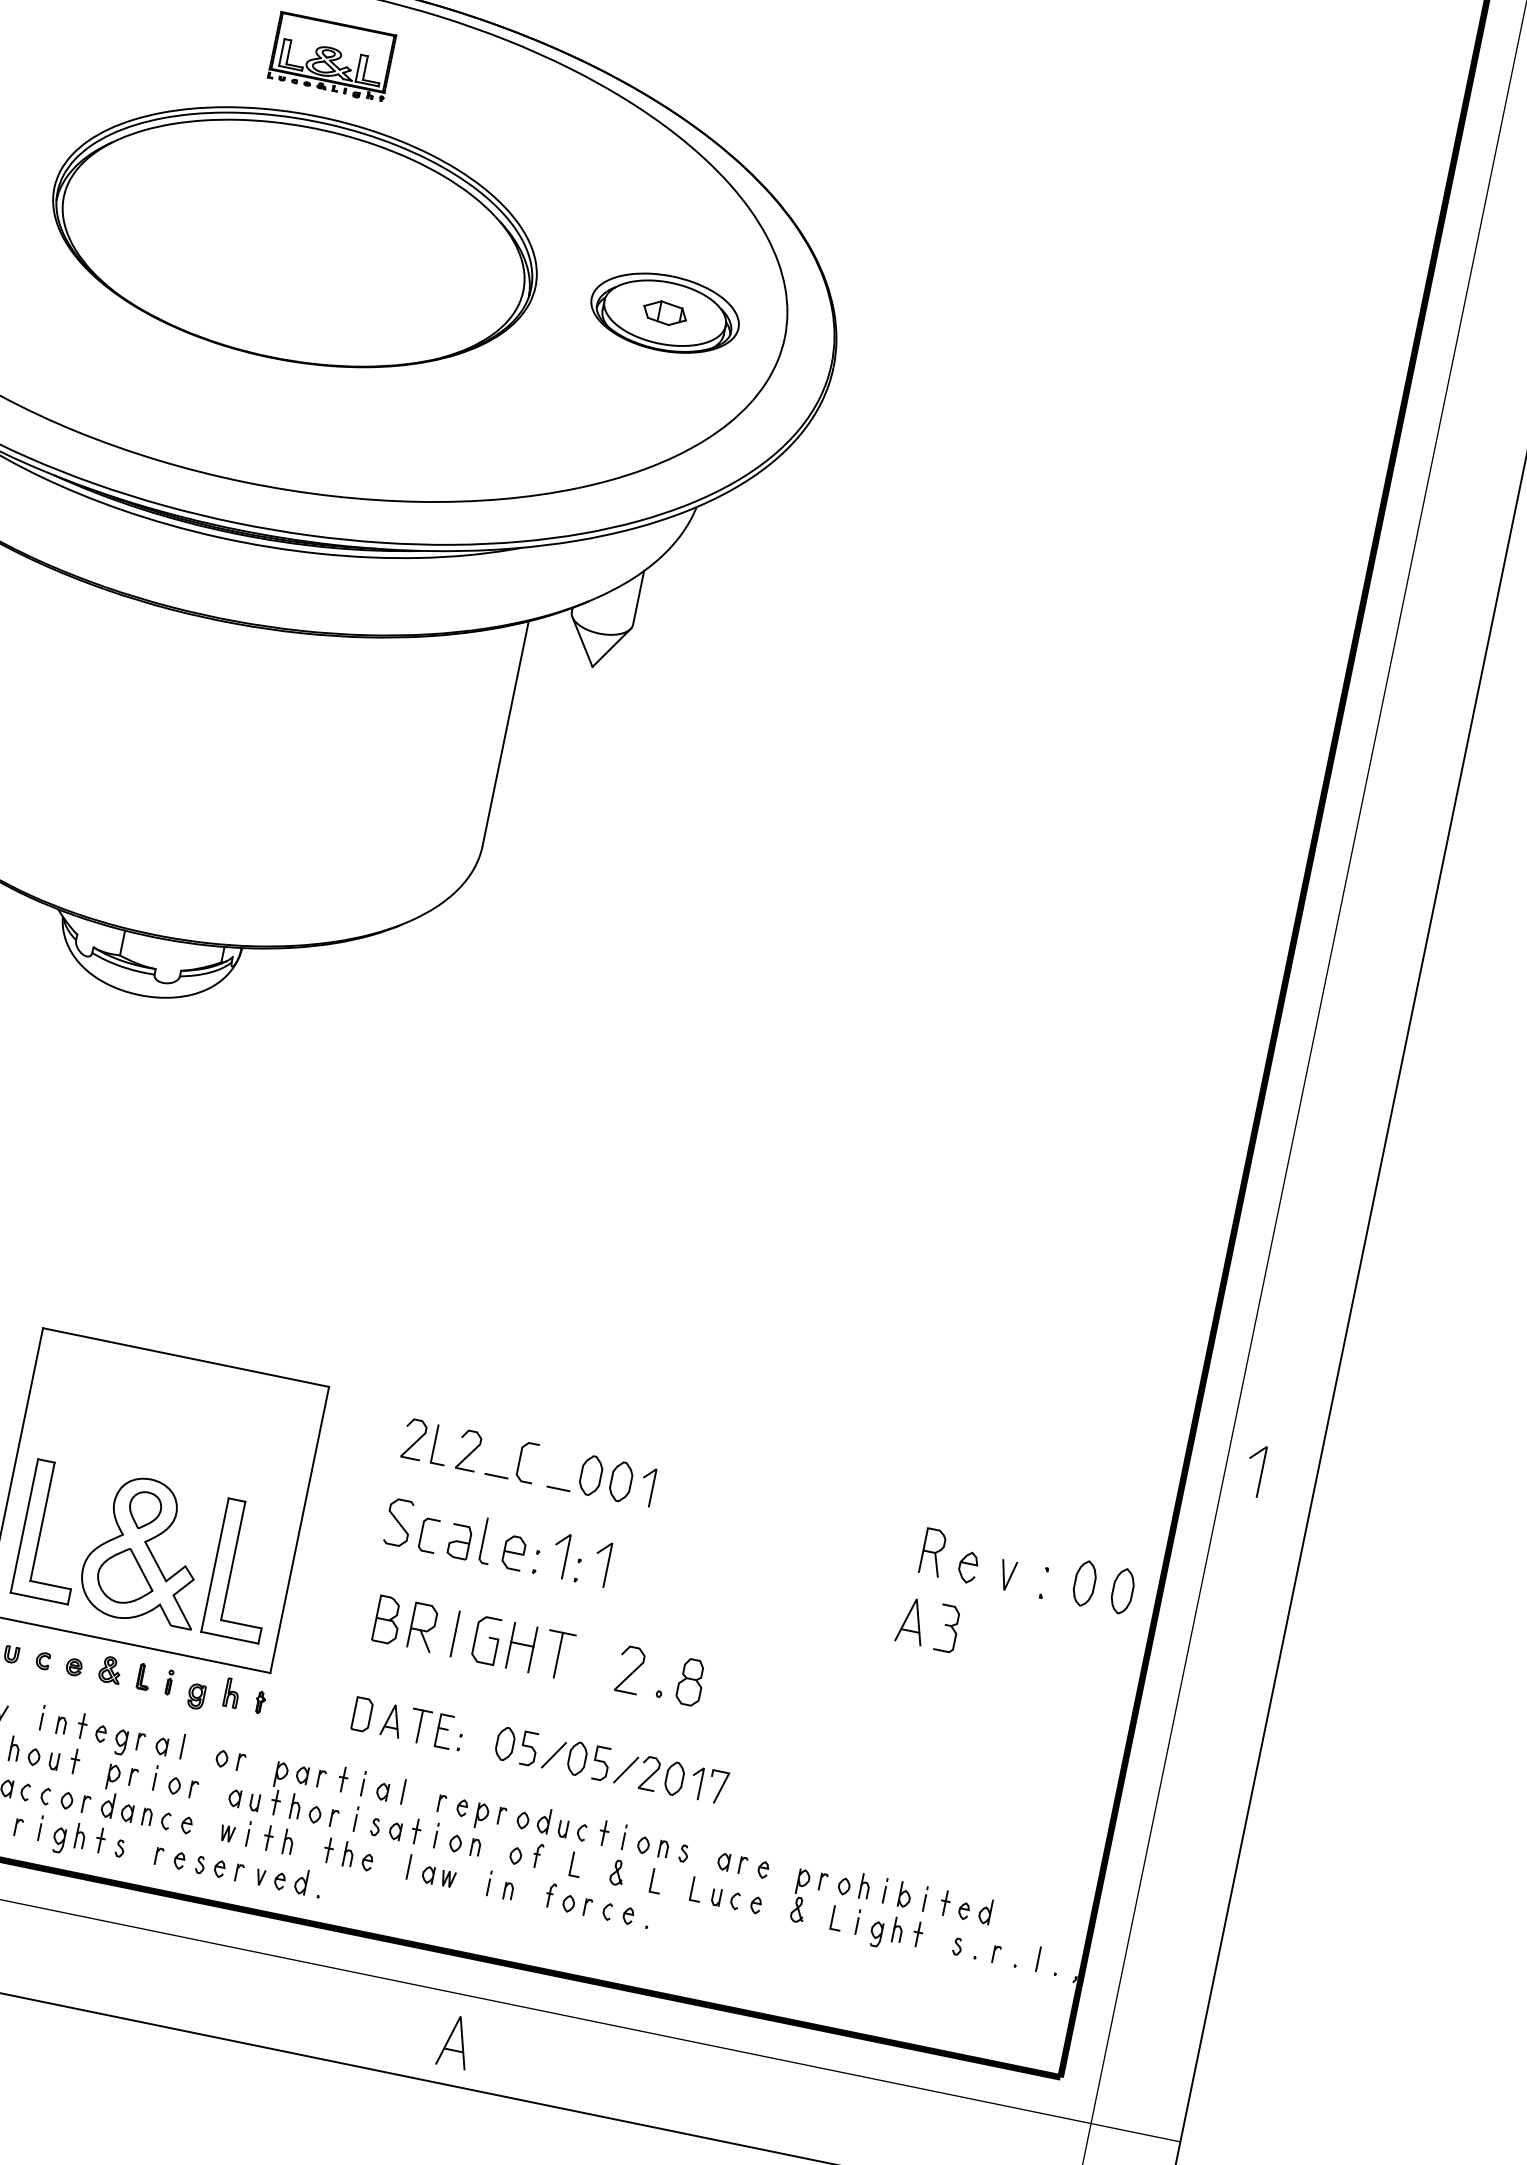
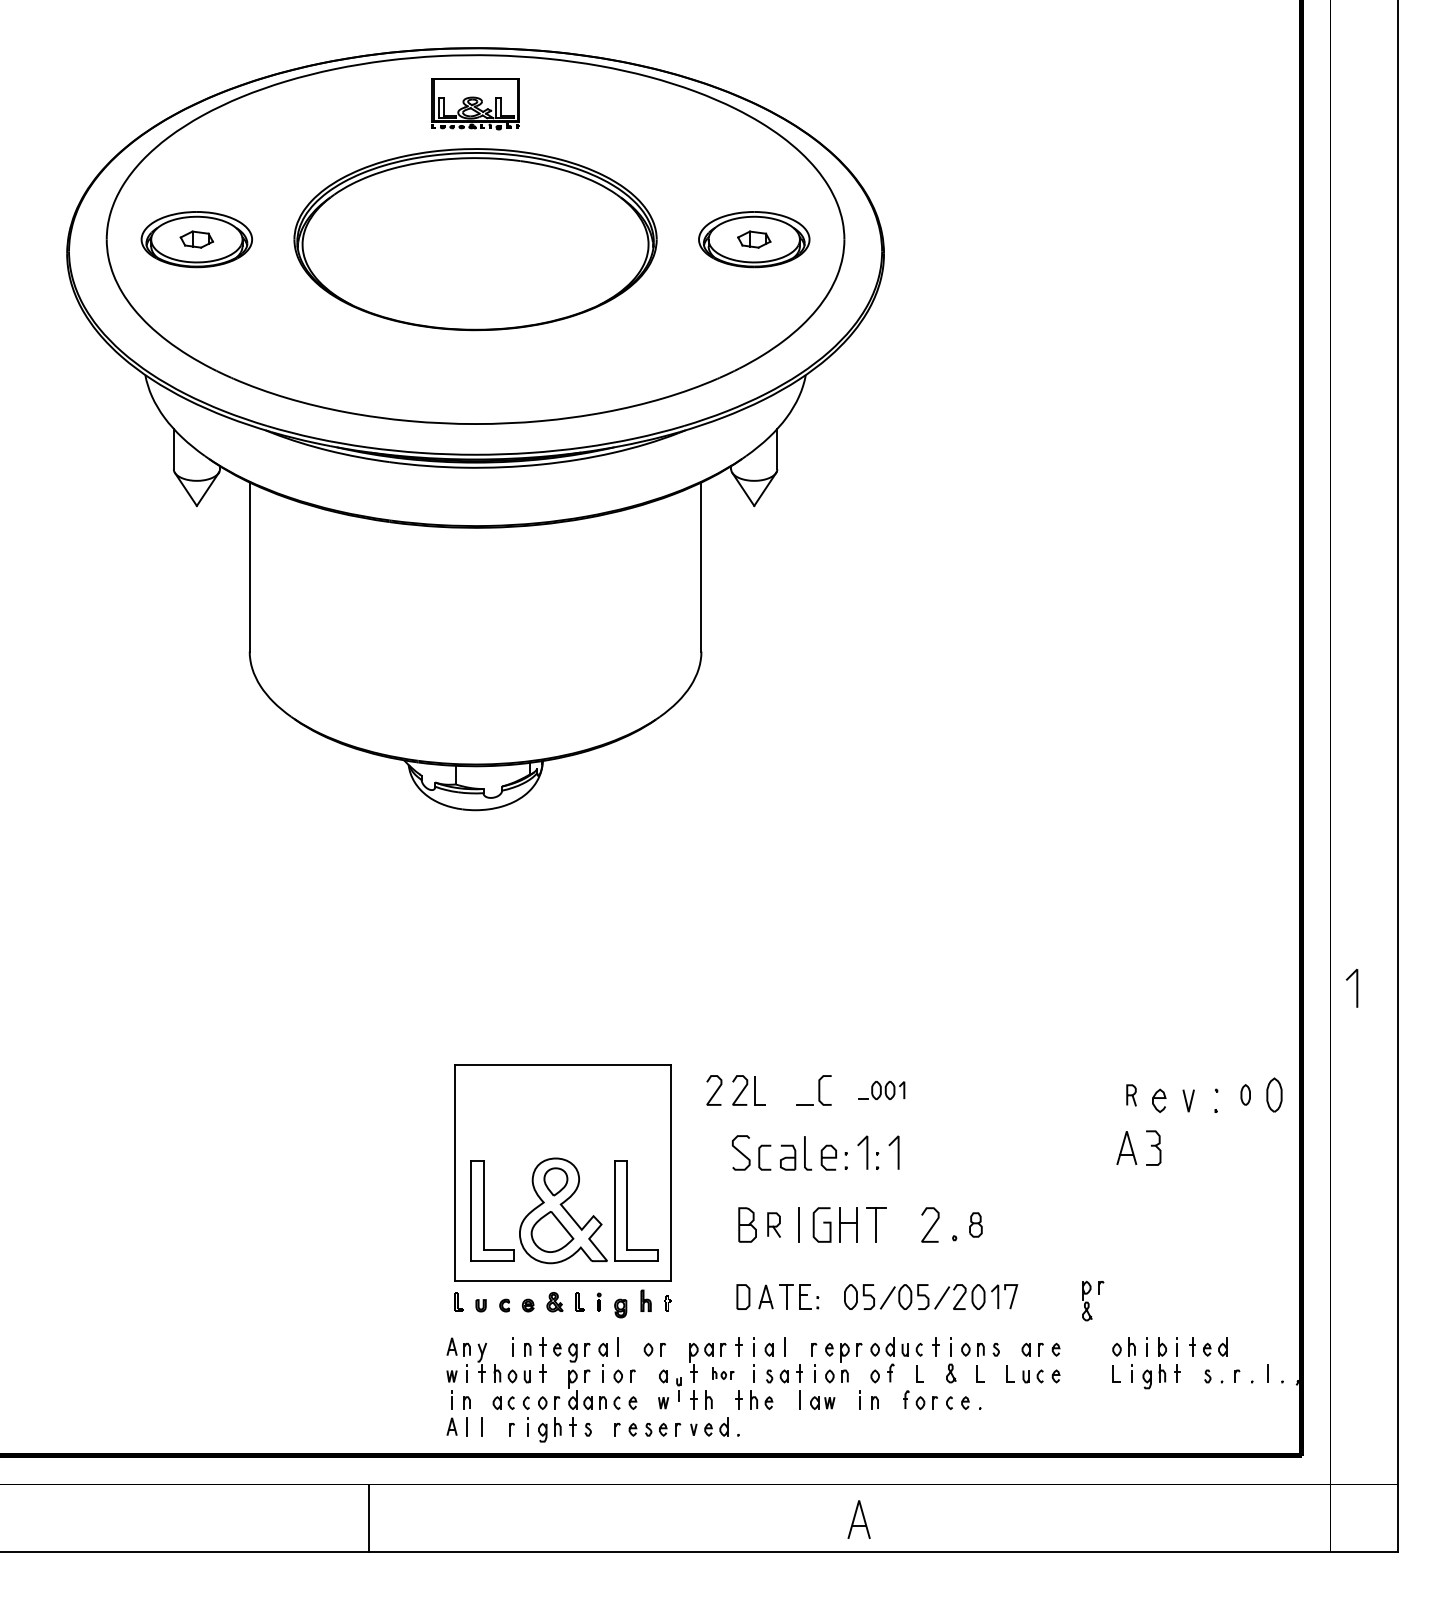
curve: (470, 1450) -> (715, 1090), moved
part: (602, 1477) -> (881, 1090), size x0.6
part: (932, 1552) -> (1131, 1095), size x0.6
part: (1084, 1582) -> (1245, 1094), size x0.6
part: (422, 1626) -> (773, 1224), size x0.7
part: (690, 1681) -> (975, 1224), size x0.7
part: (315, 1810) -> (723, 1373), size x0.6
part: (251, 1819) -> (678, 1389), size x0.6
part: (809, 1897) -> (1093, 1300), moved

